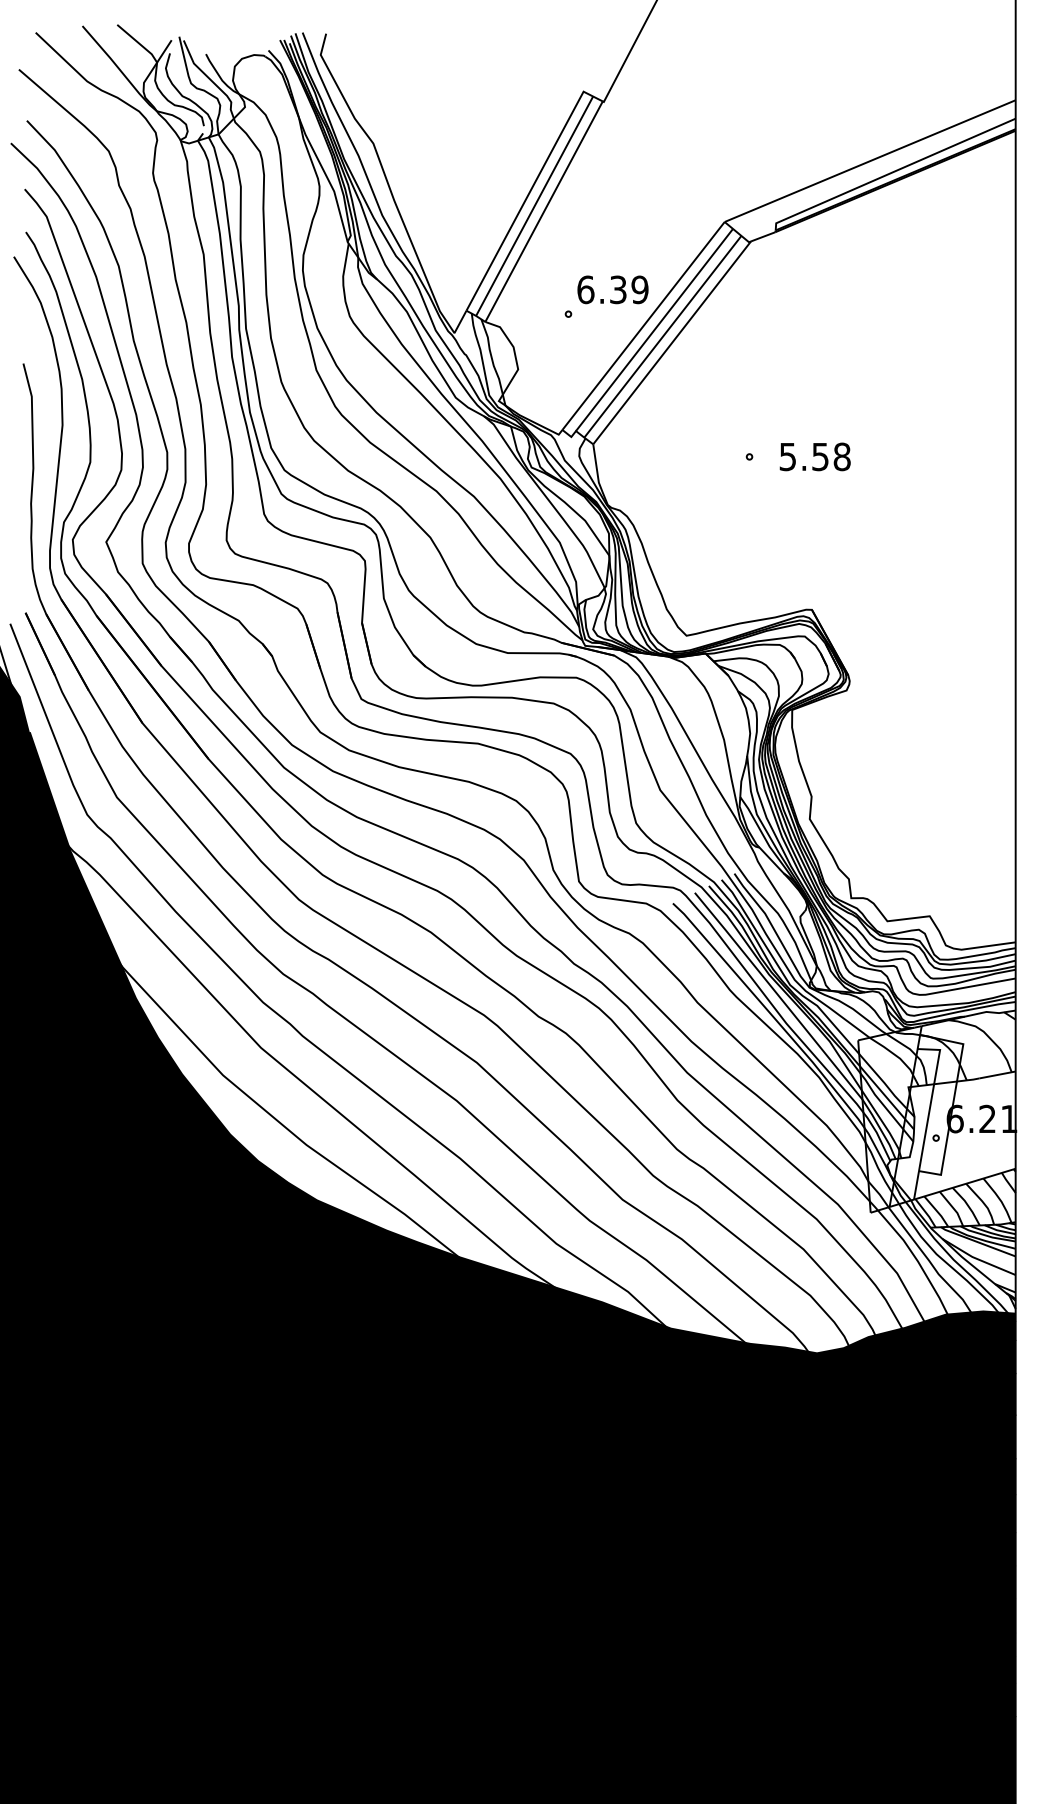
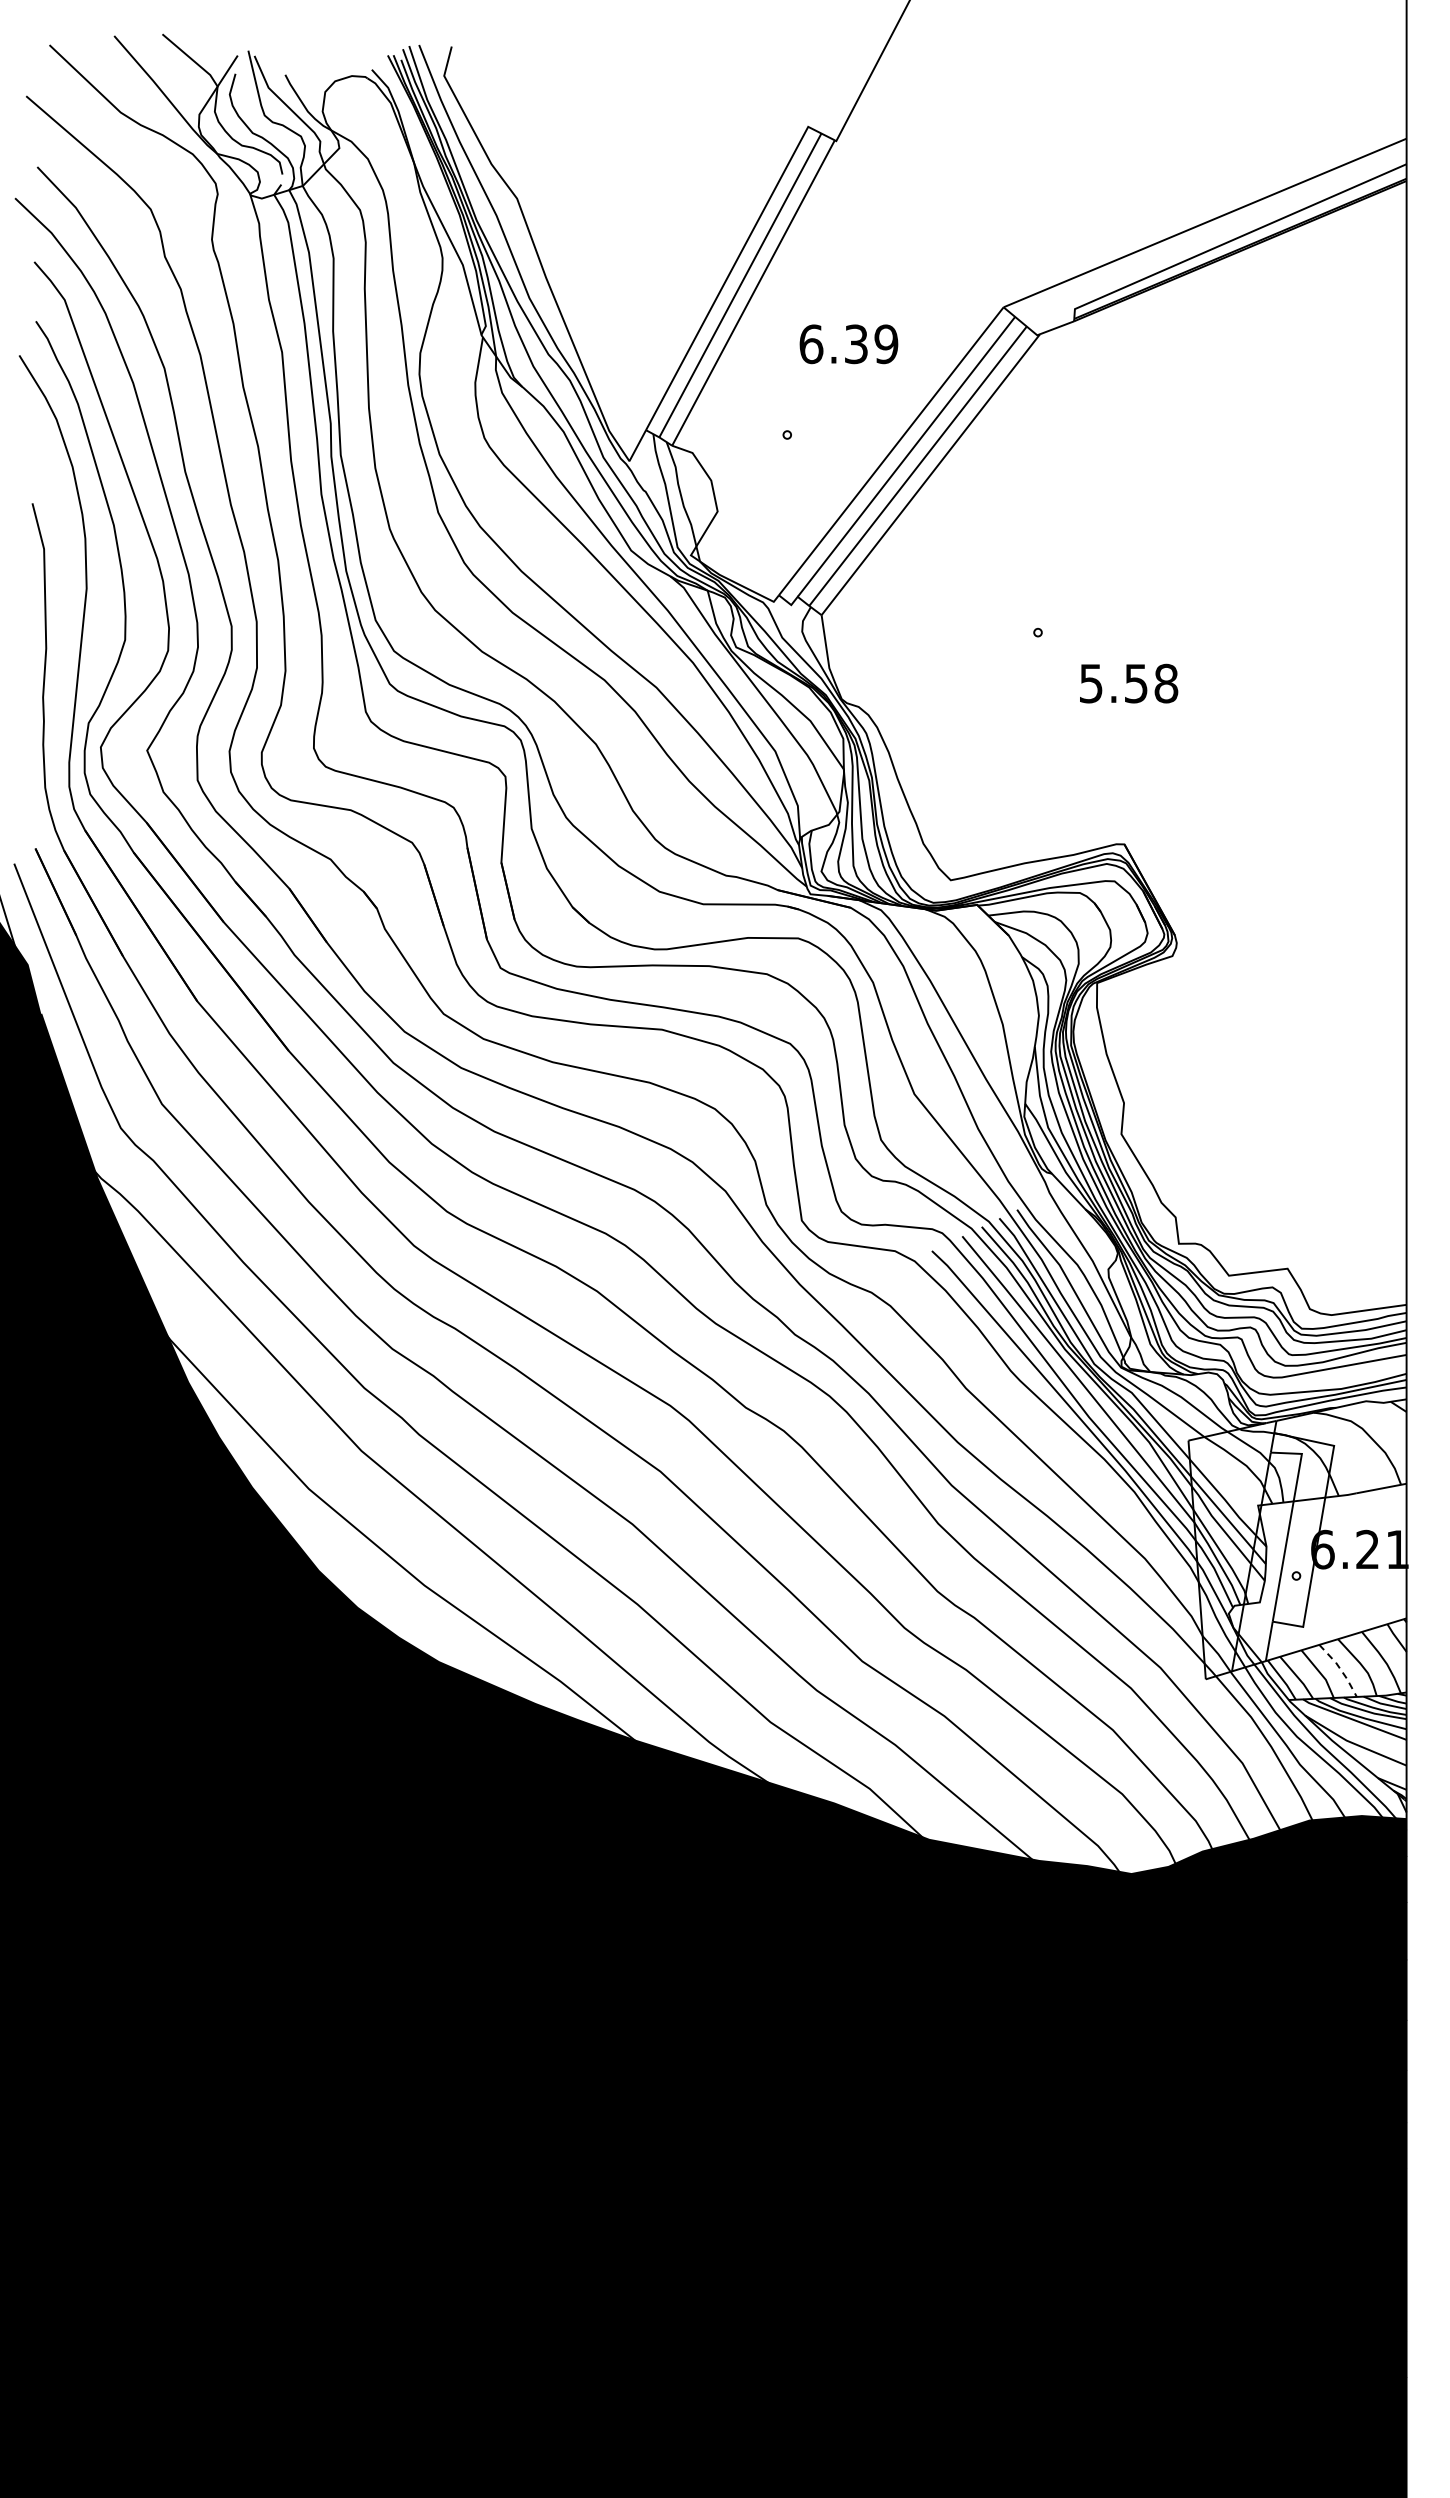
text: (612, 290) -> (848, 344), moved
text: (815, 456) -> (1129, 683), moved
line: (967, 1205) -> (1340, 1669), solid -> dashed

